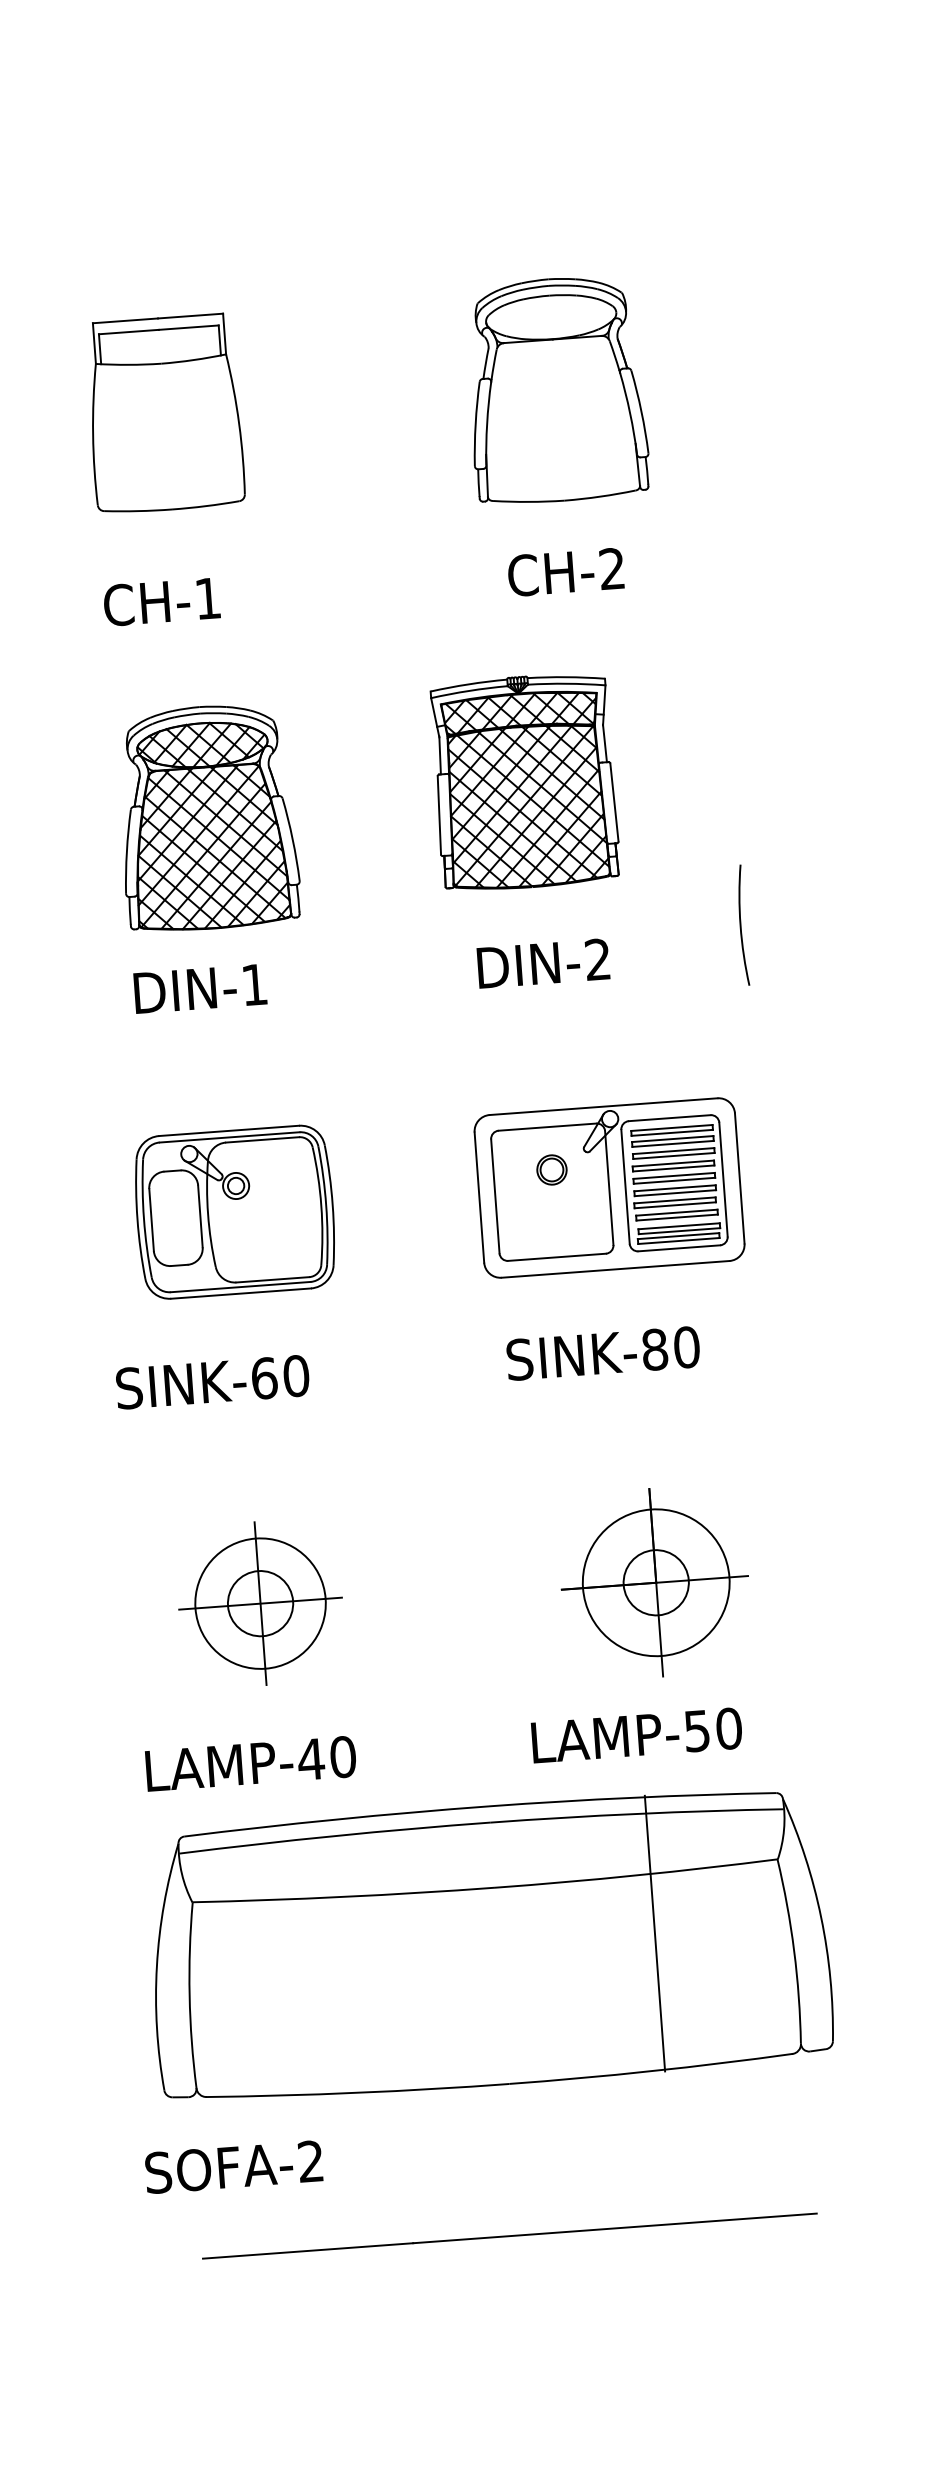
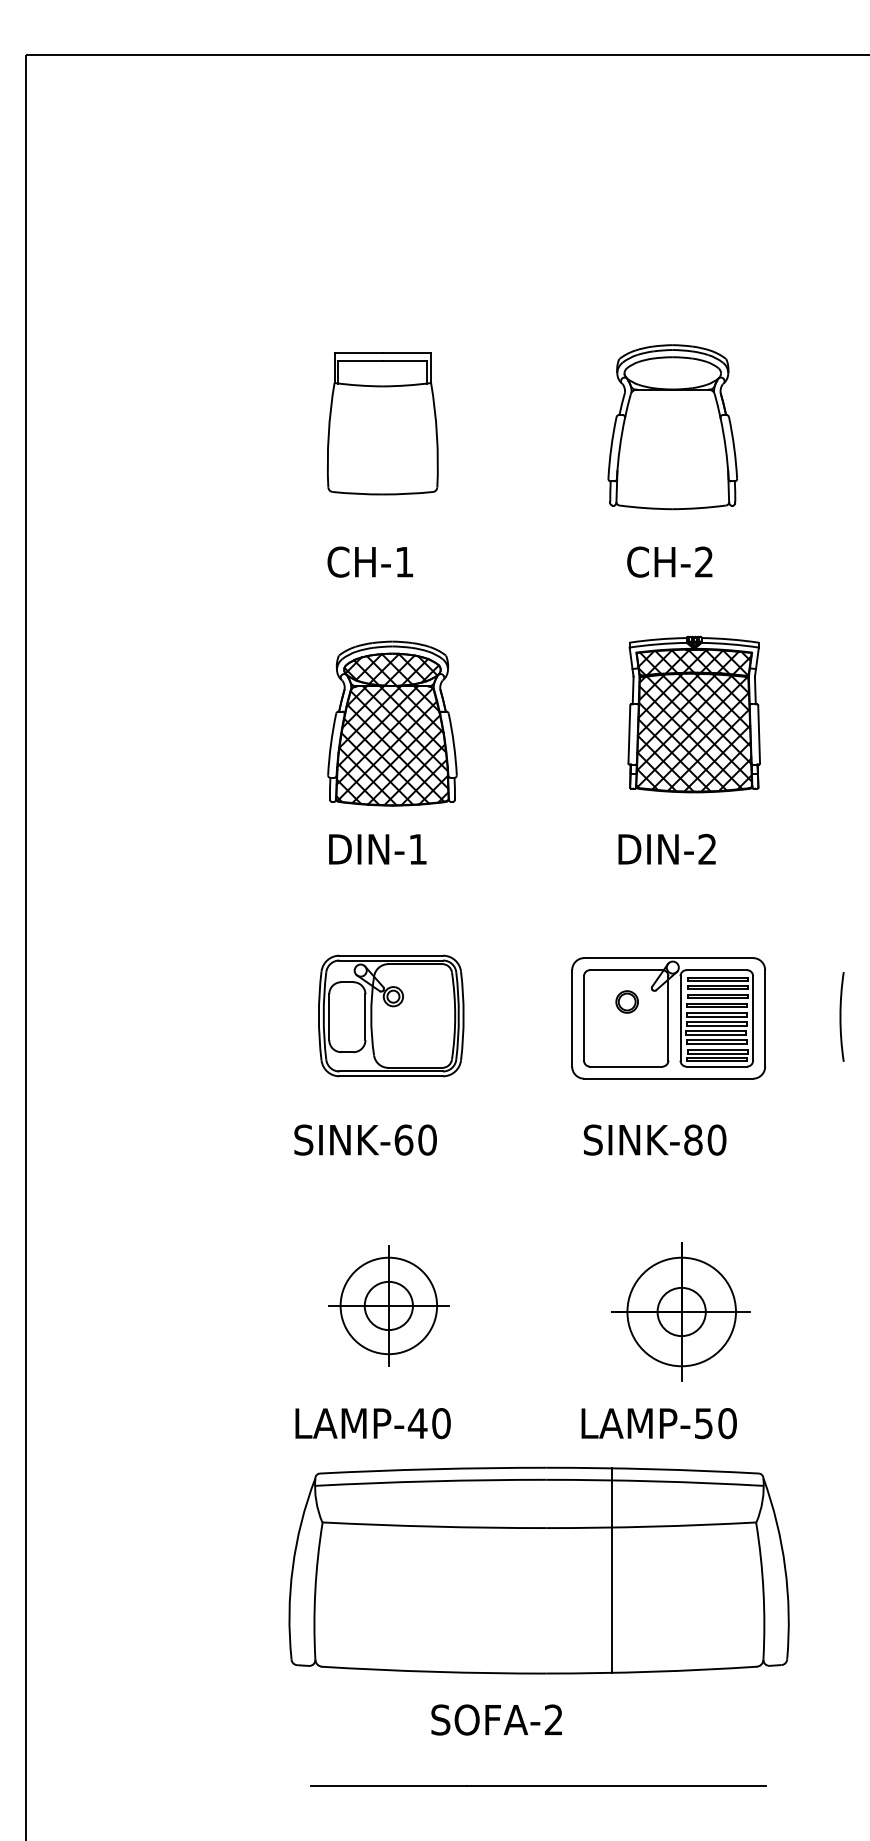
part: (523, 782) -> (693, 714), moved
curve: (741, 924) -> (841, 1016), moved
text: (542, 962) -> (666, 848), moved
line: (654, 1933) -> (611, 1570), moved
text: (233, 2166) -> (496, 1719), moved

